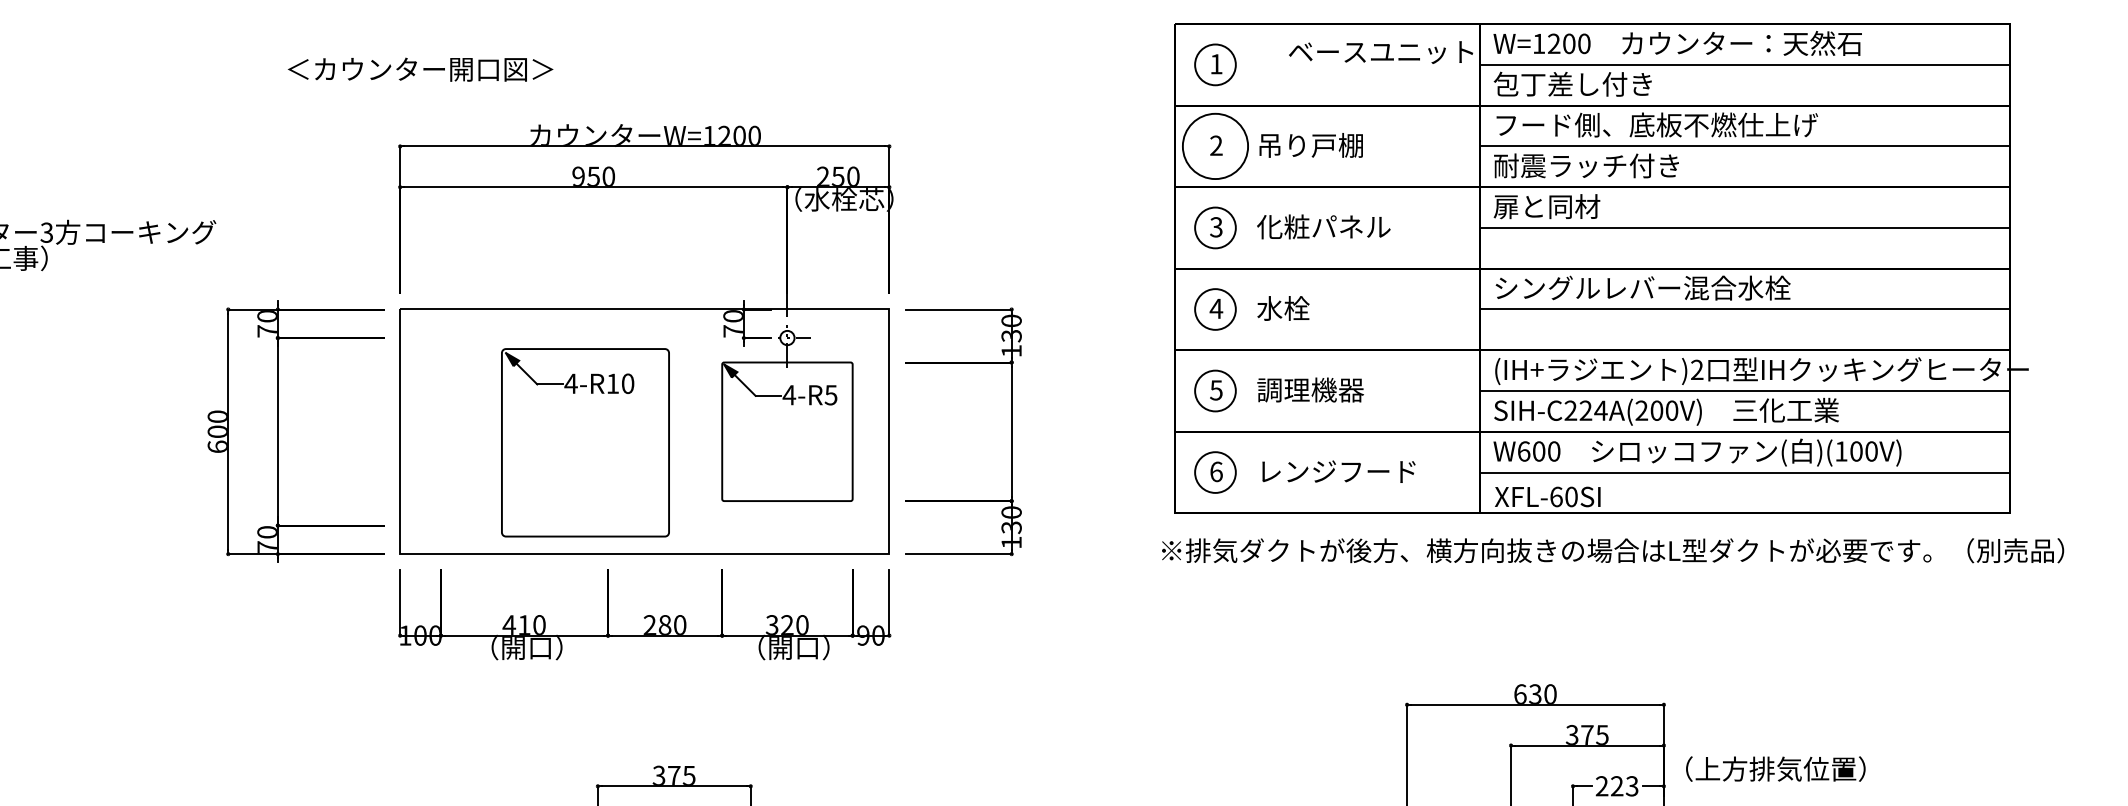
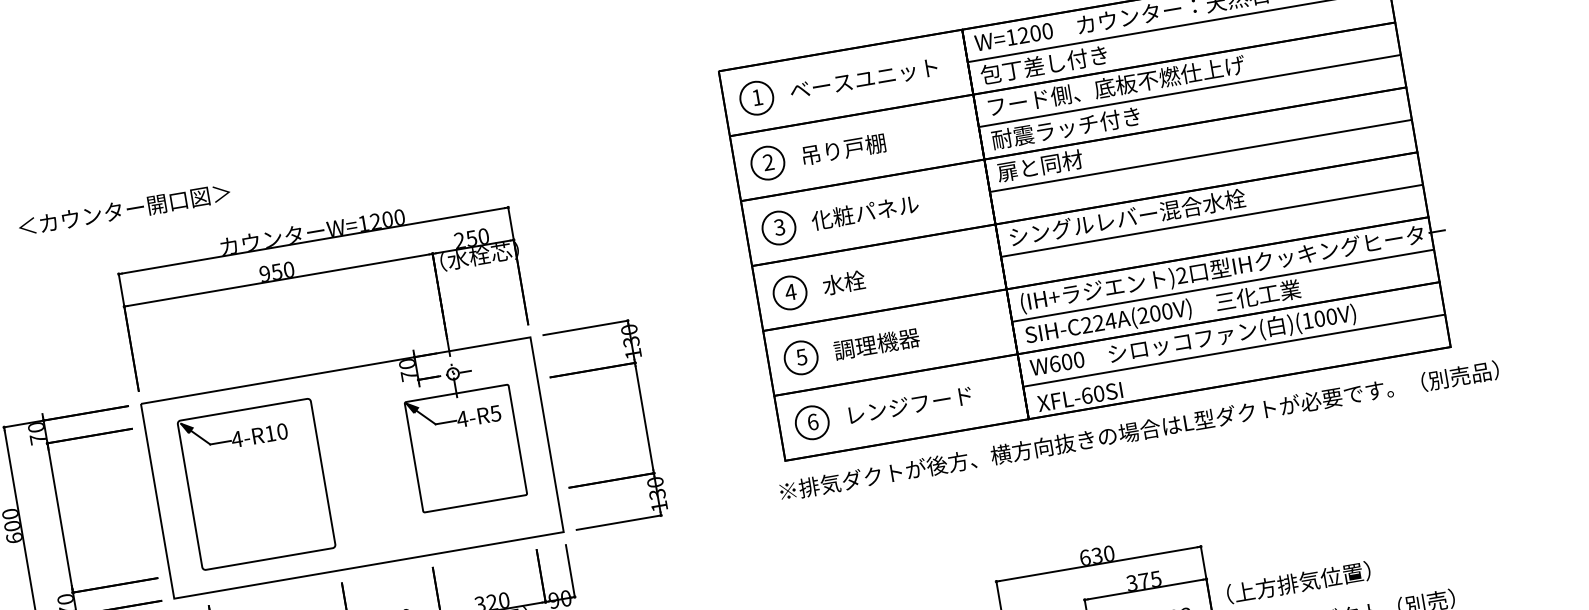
text: (1381, 52) -> (864, 79), moved
circle: (1215, 146) -> (767, 163), size x0.62
part: (585, 442) -> (256, 484), moved

